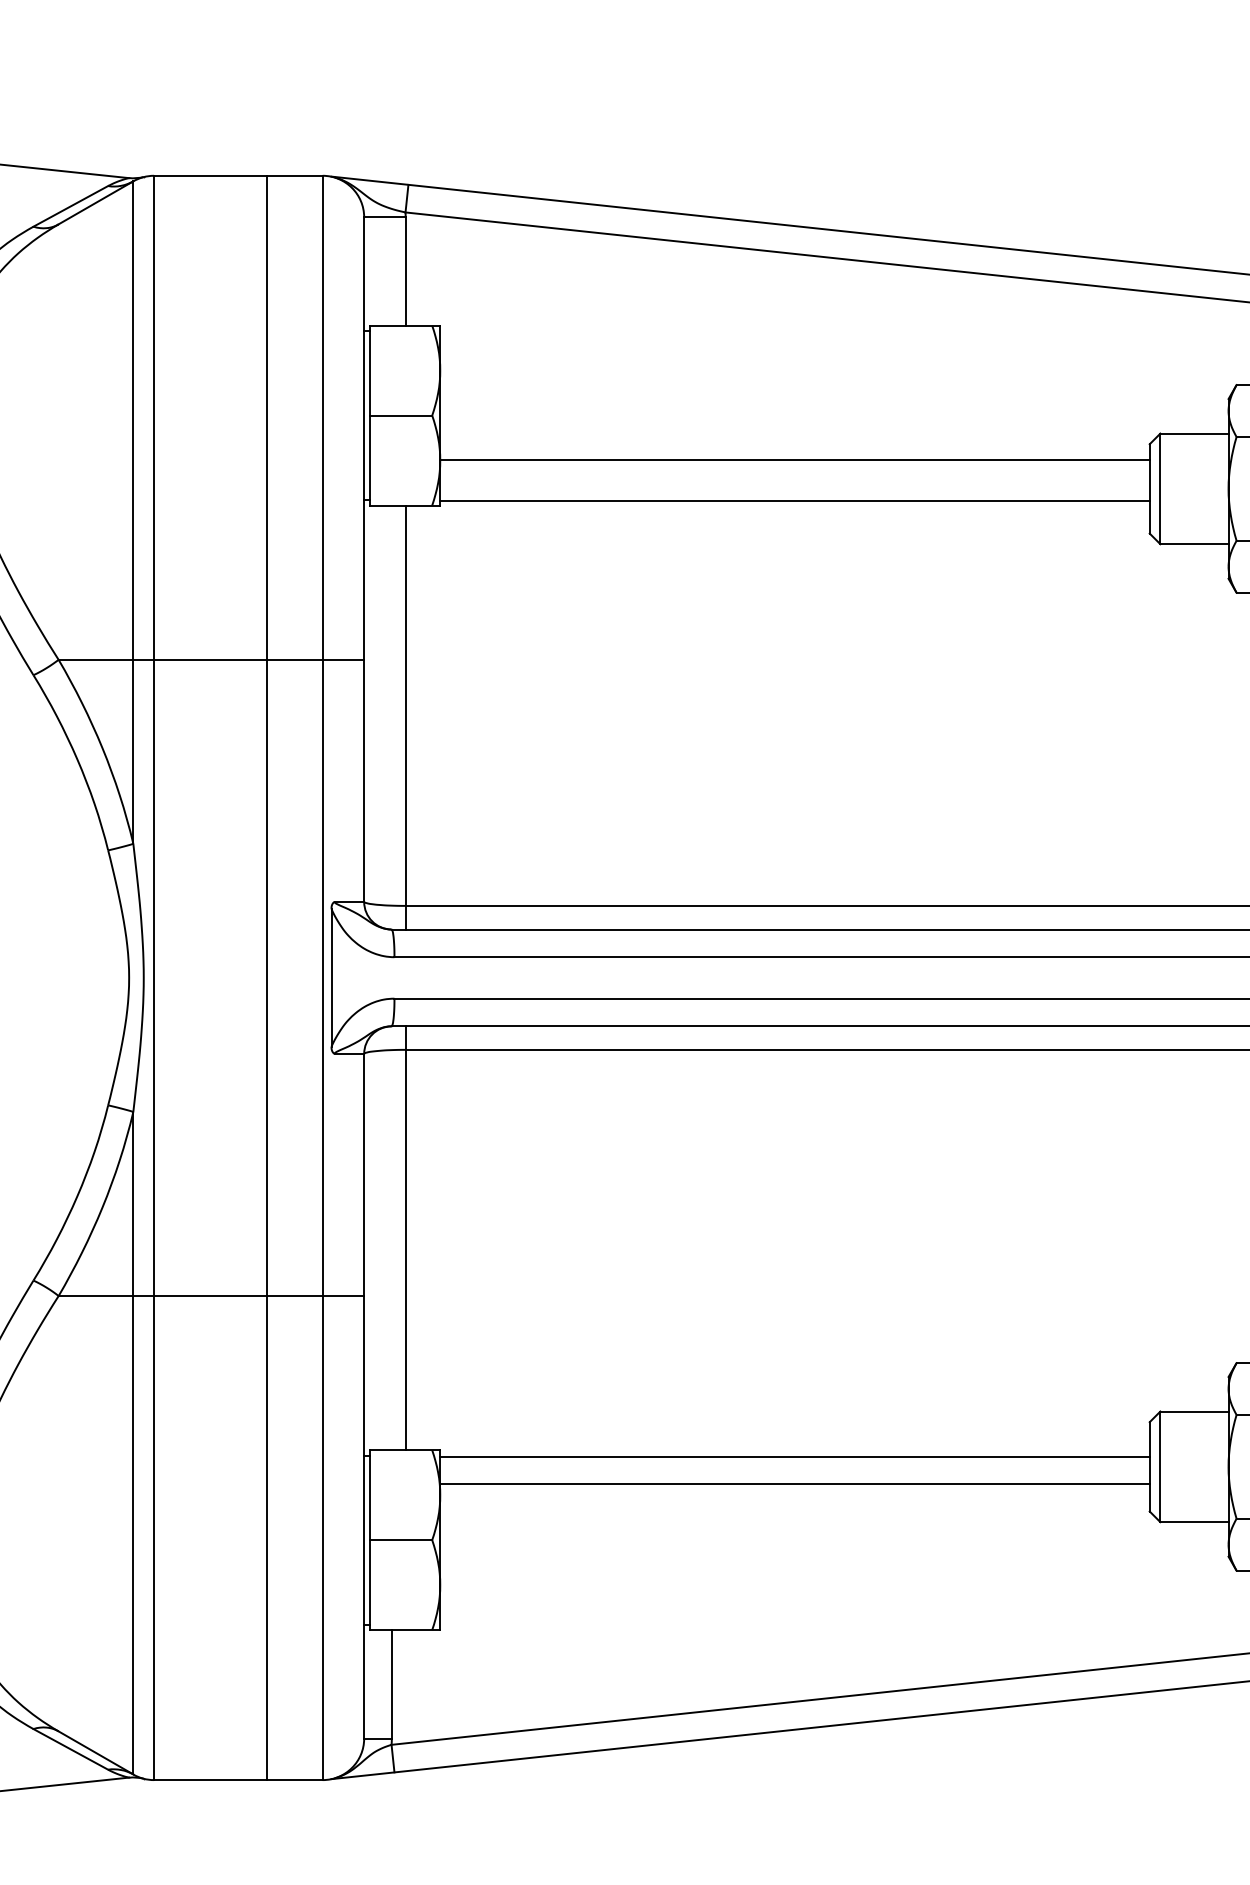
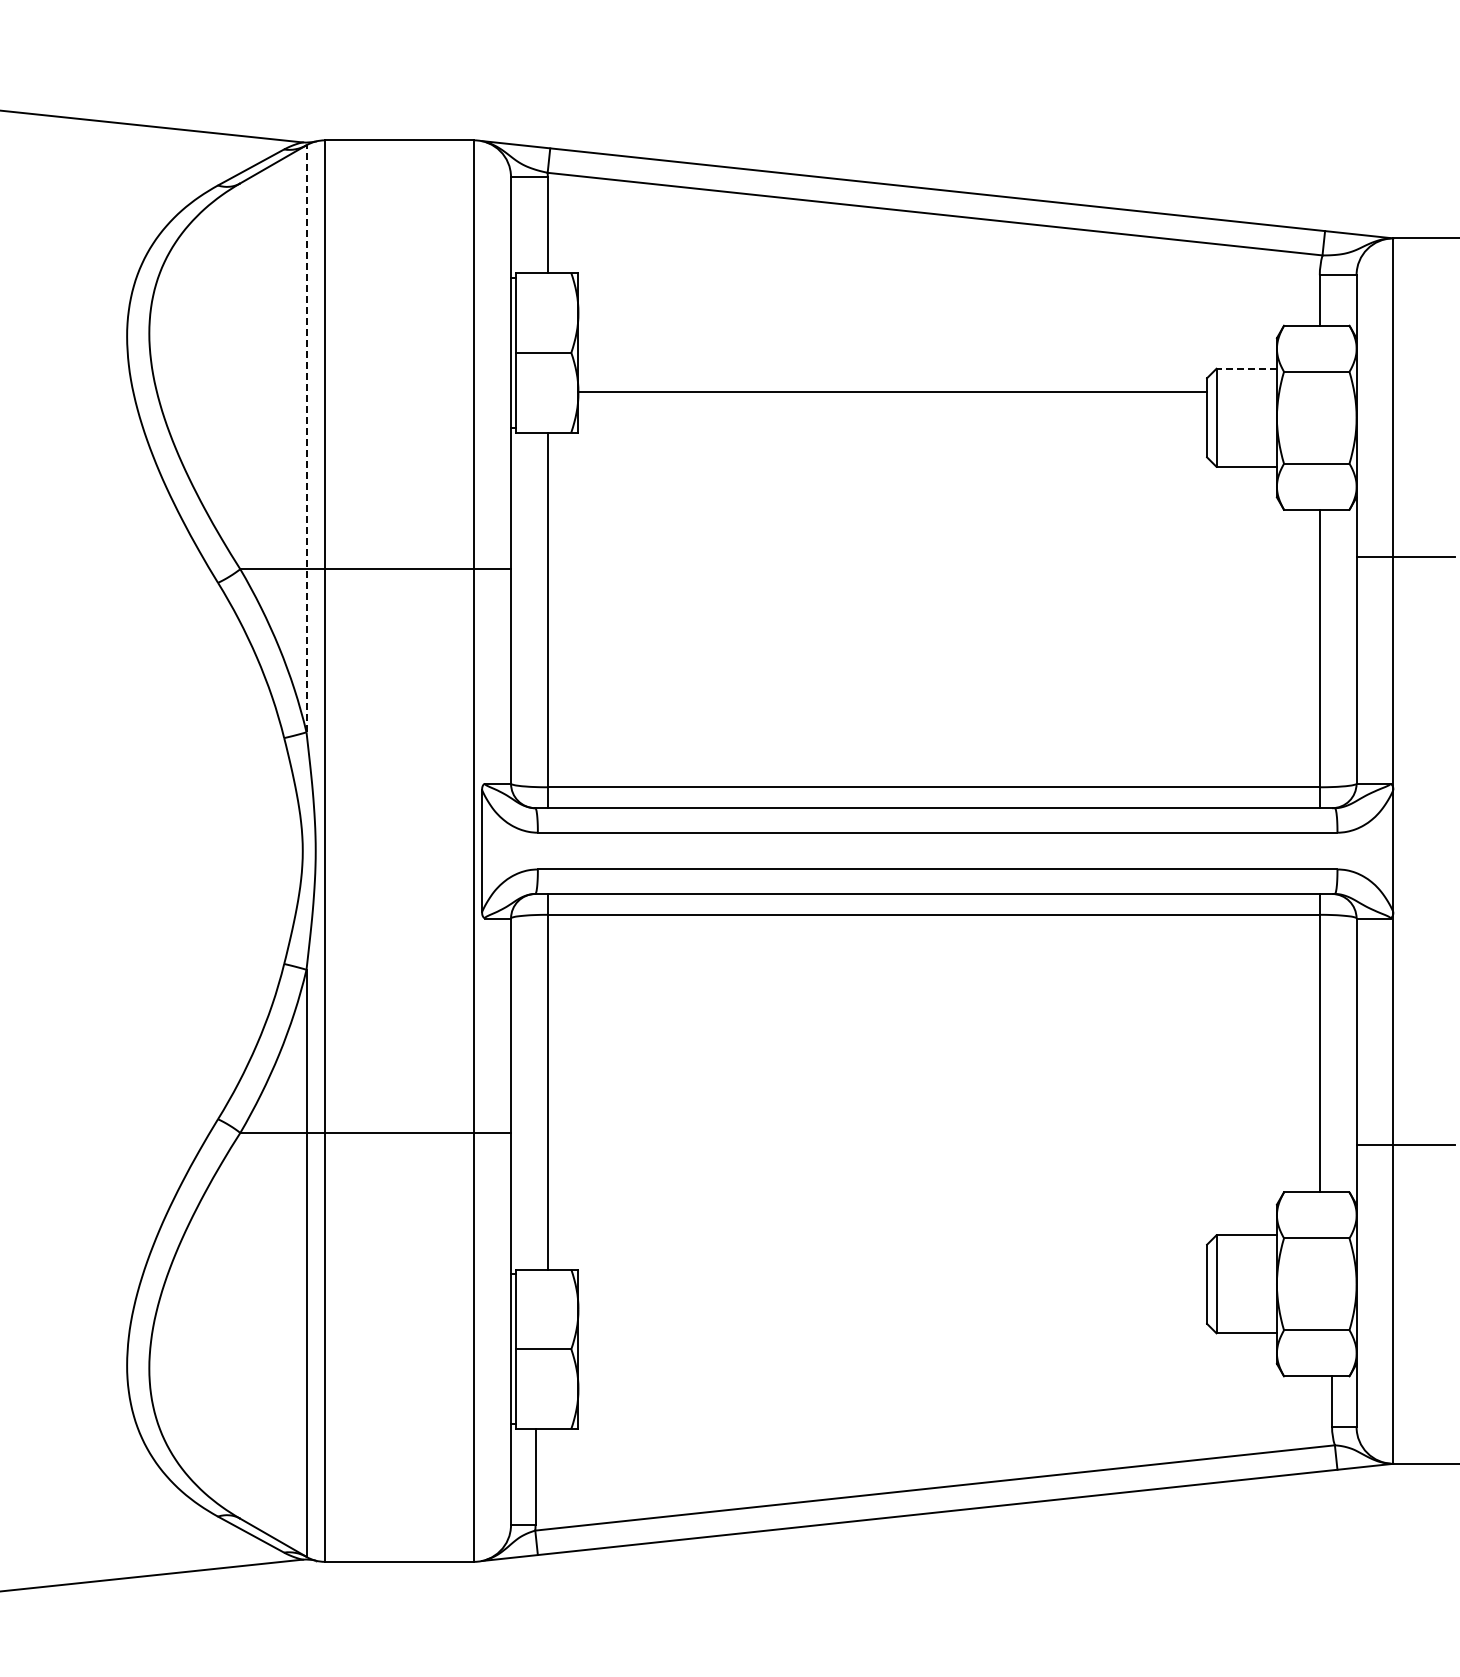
line: (1194, 433) -> (1246, 368), solid -> dashed
line: (794, 500) -> (892, 428), removed
line: (133, 512) -> (306, 438), solid -> dashed
line: (267, 977) -> (425, 850), removed
line: (794, 1456) -> (892, 1275), removed
line: (794, 1484) -> (892, 1299), removed

